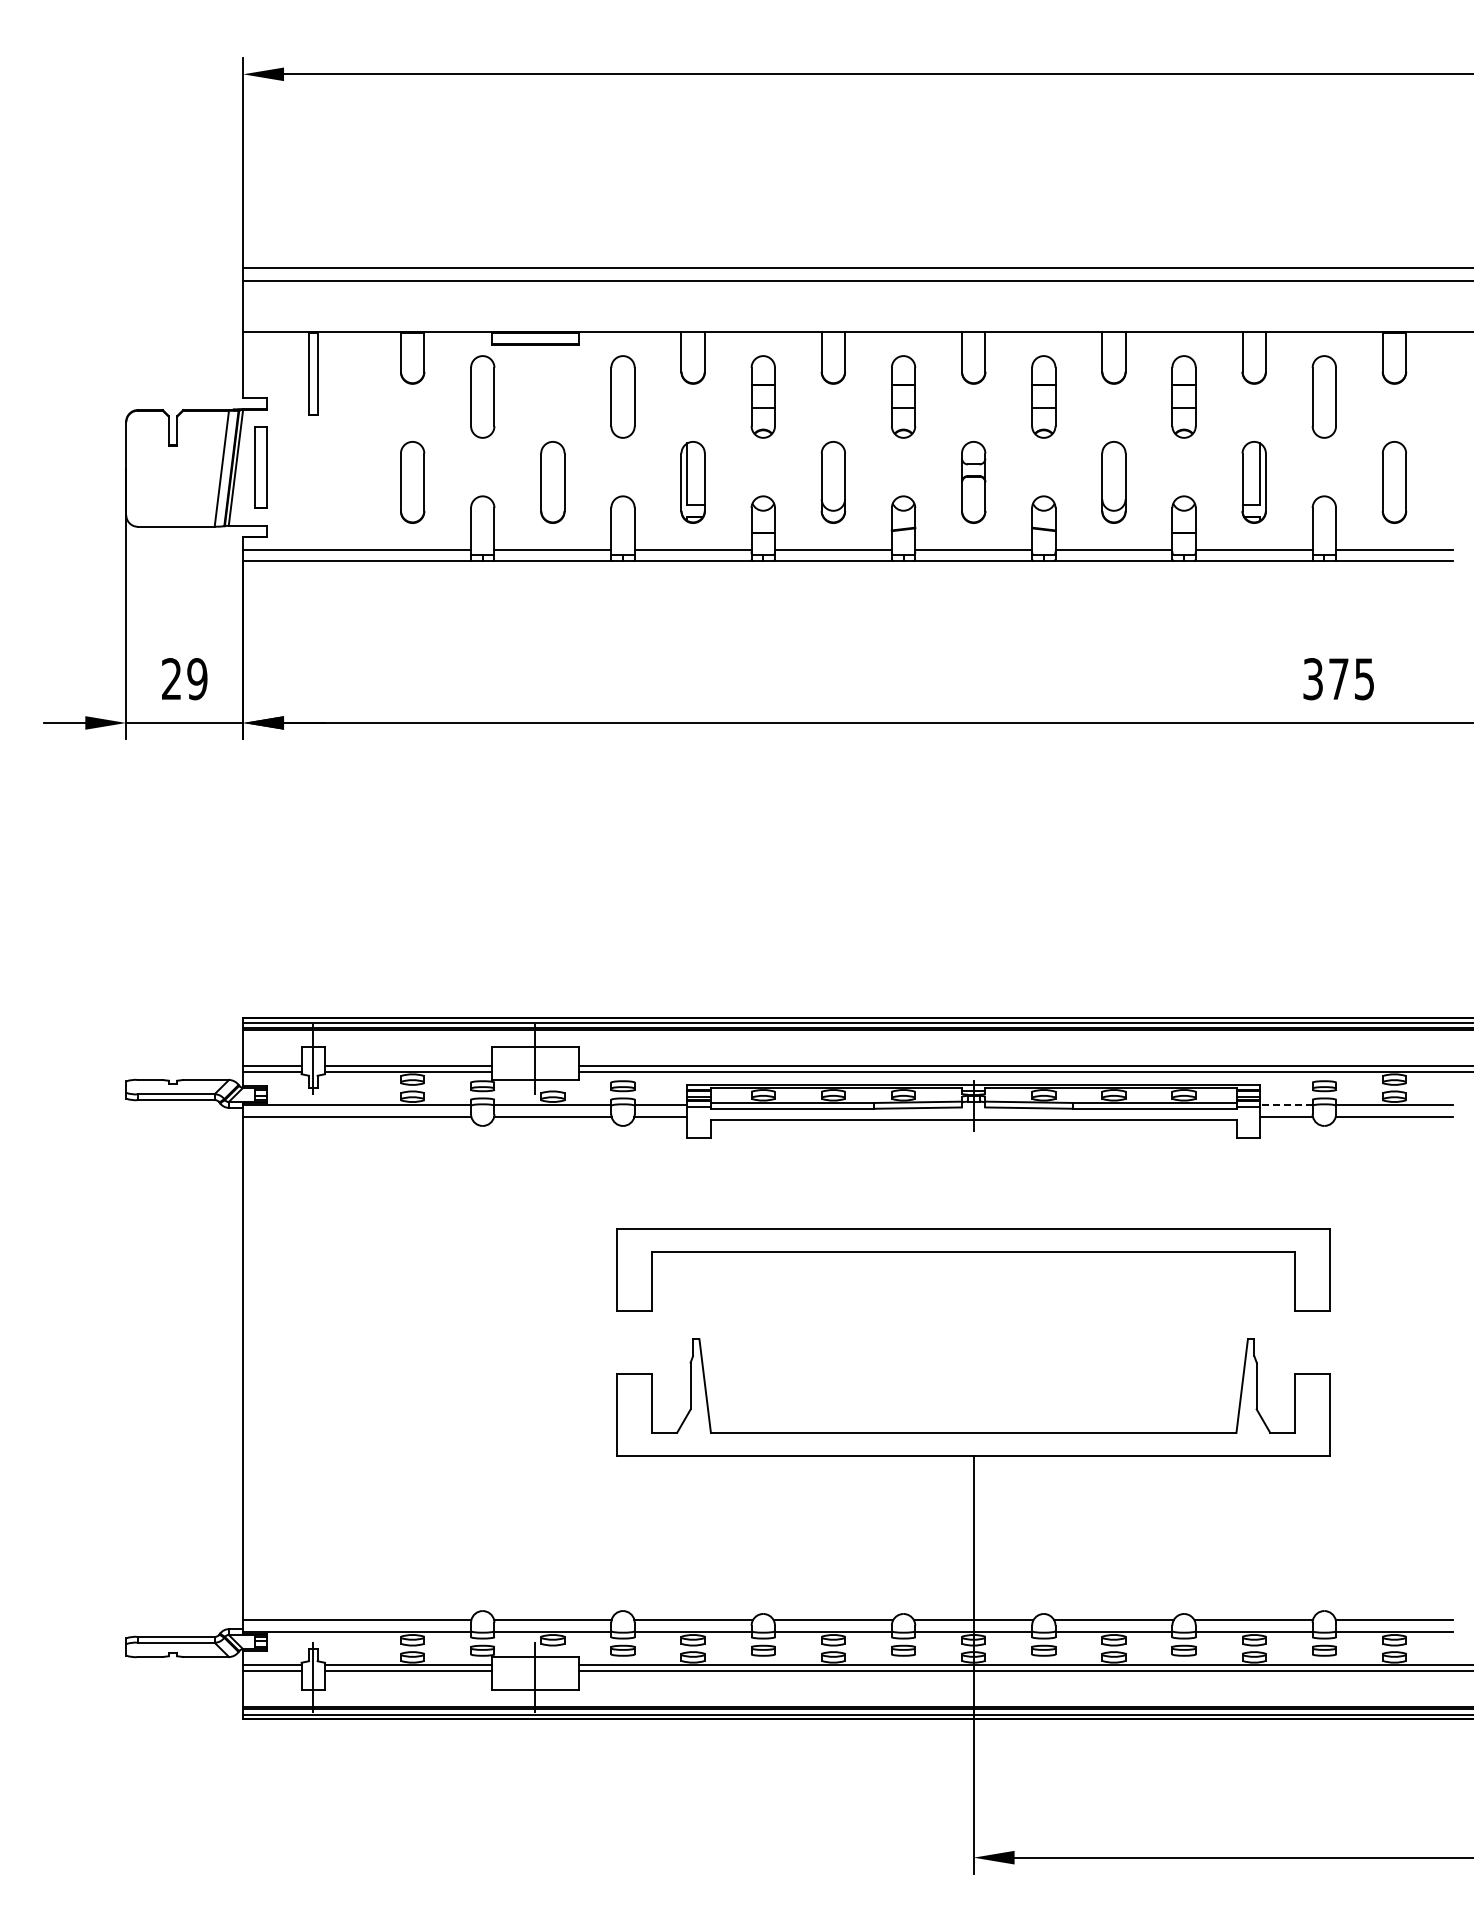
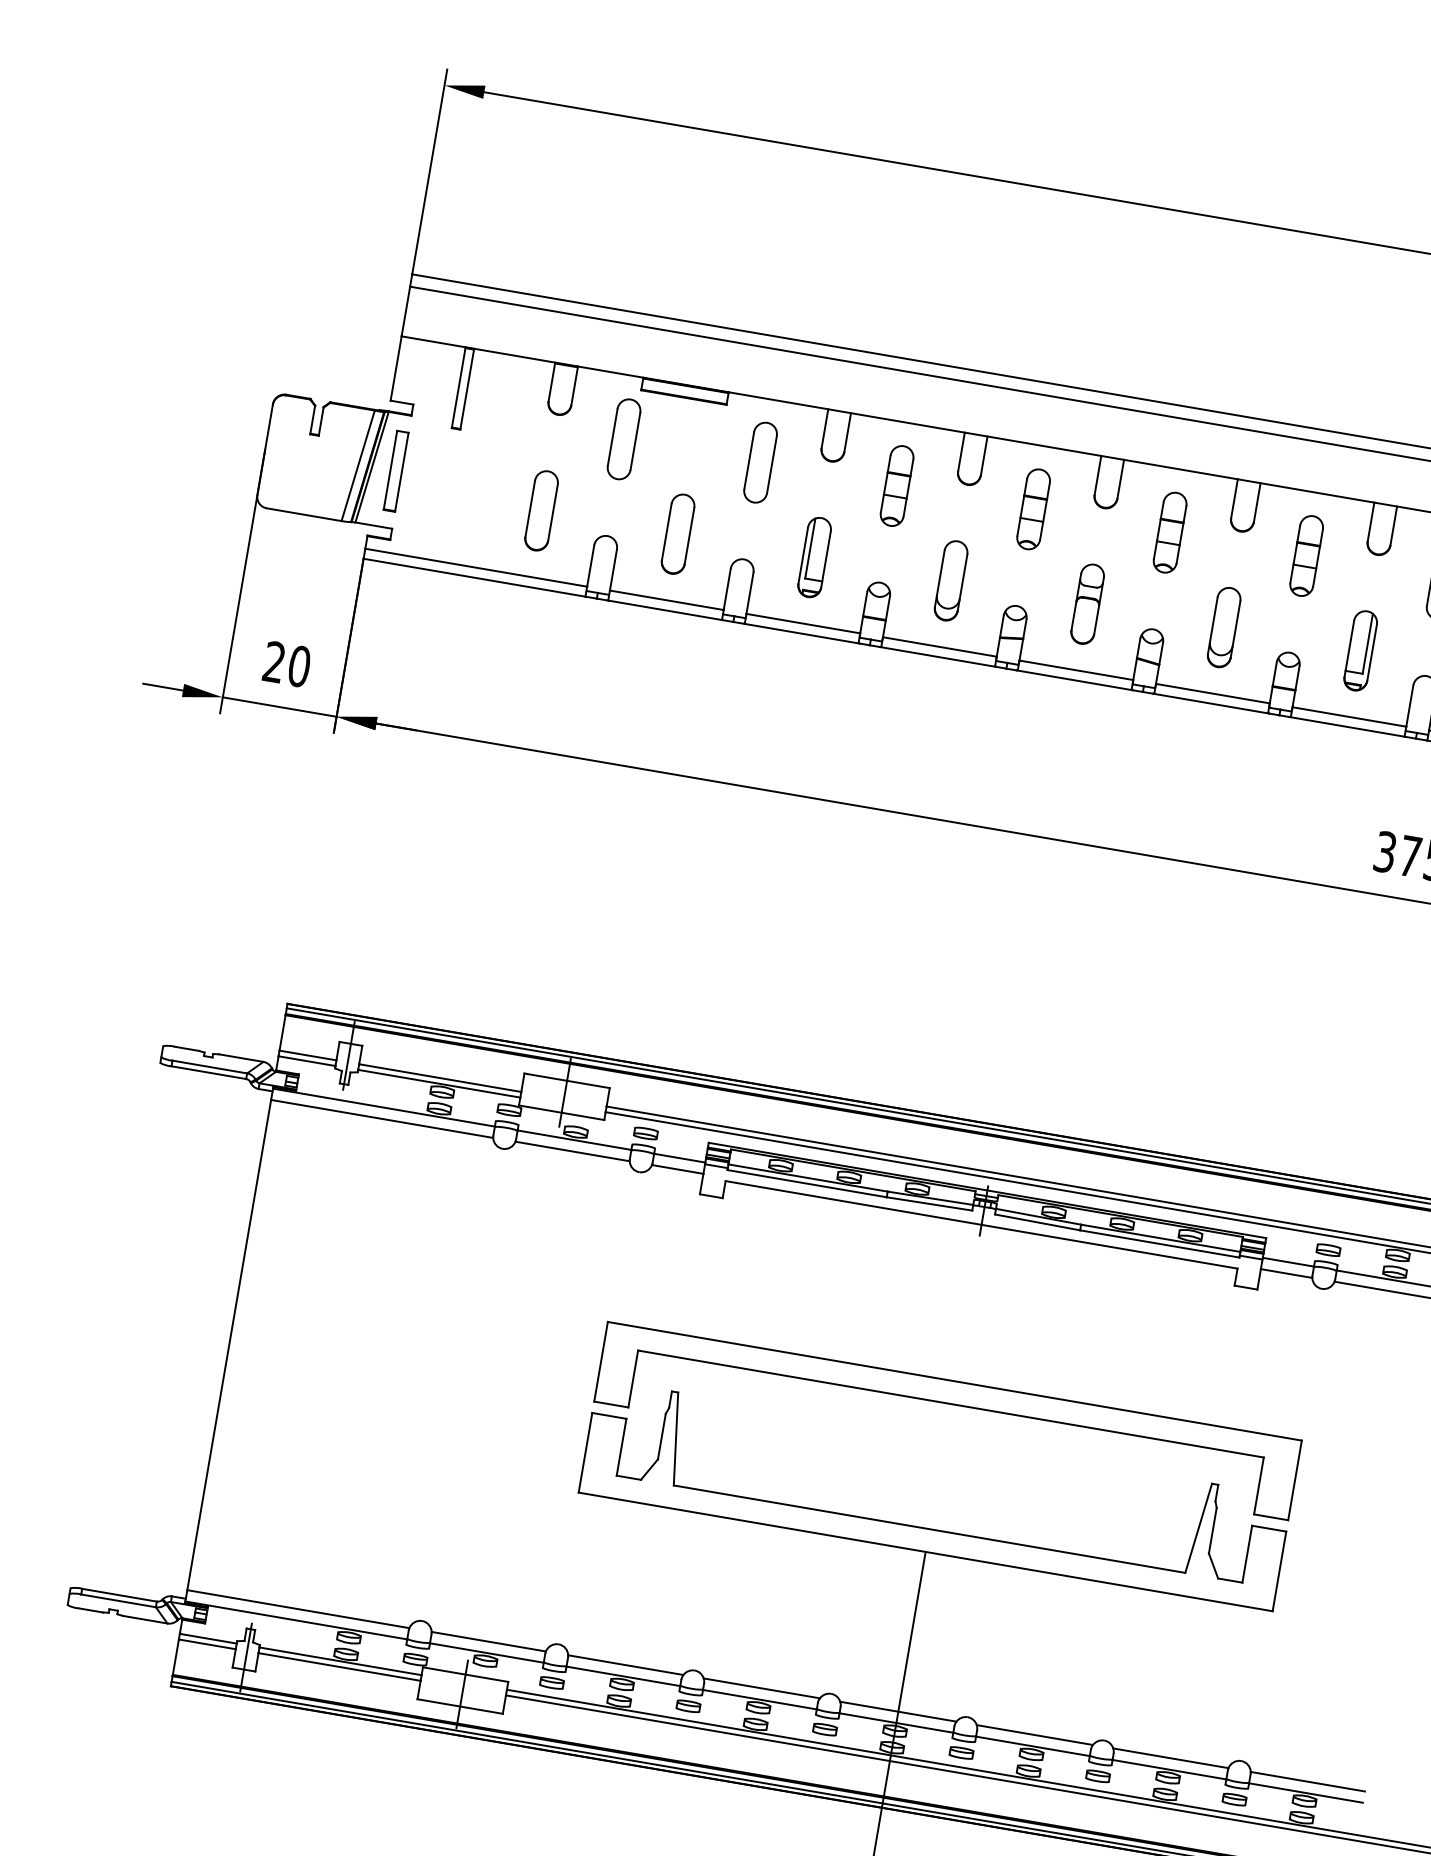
text: (197, 679) -> (299, 666), 29 -> 20
line: (1285, 1105) -> (1287, 1262), dashed -> solid
part: (973, 1252) -> (950, 1404), moved

